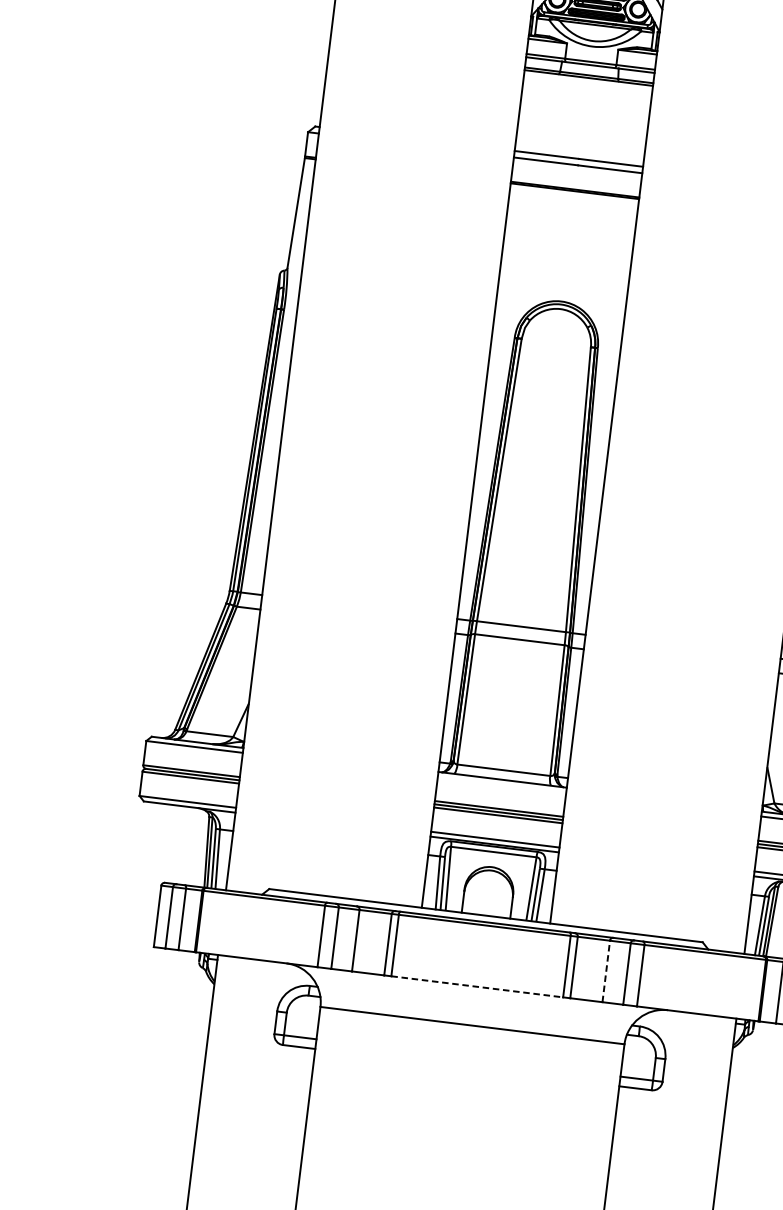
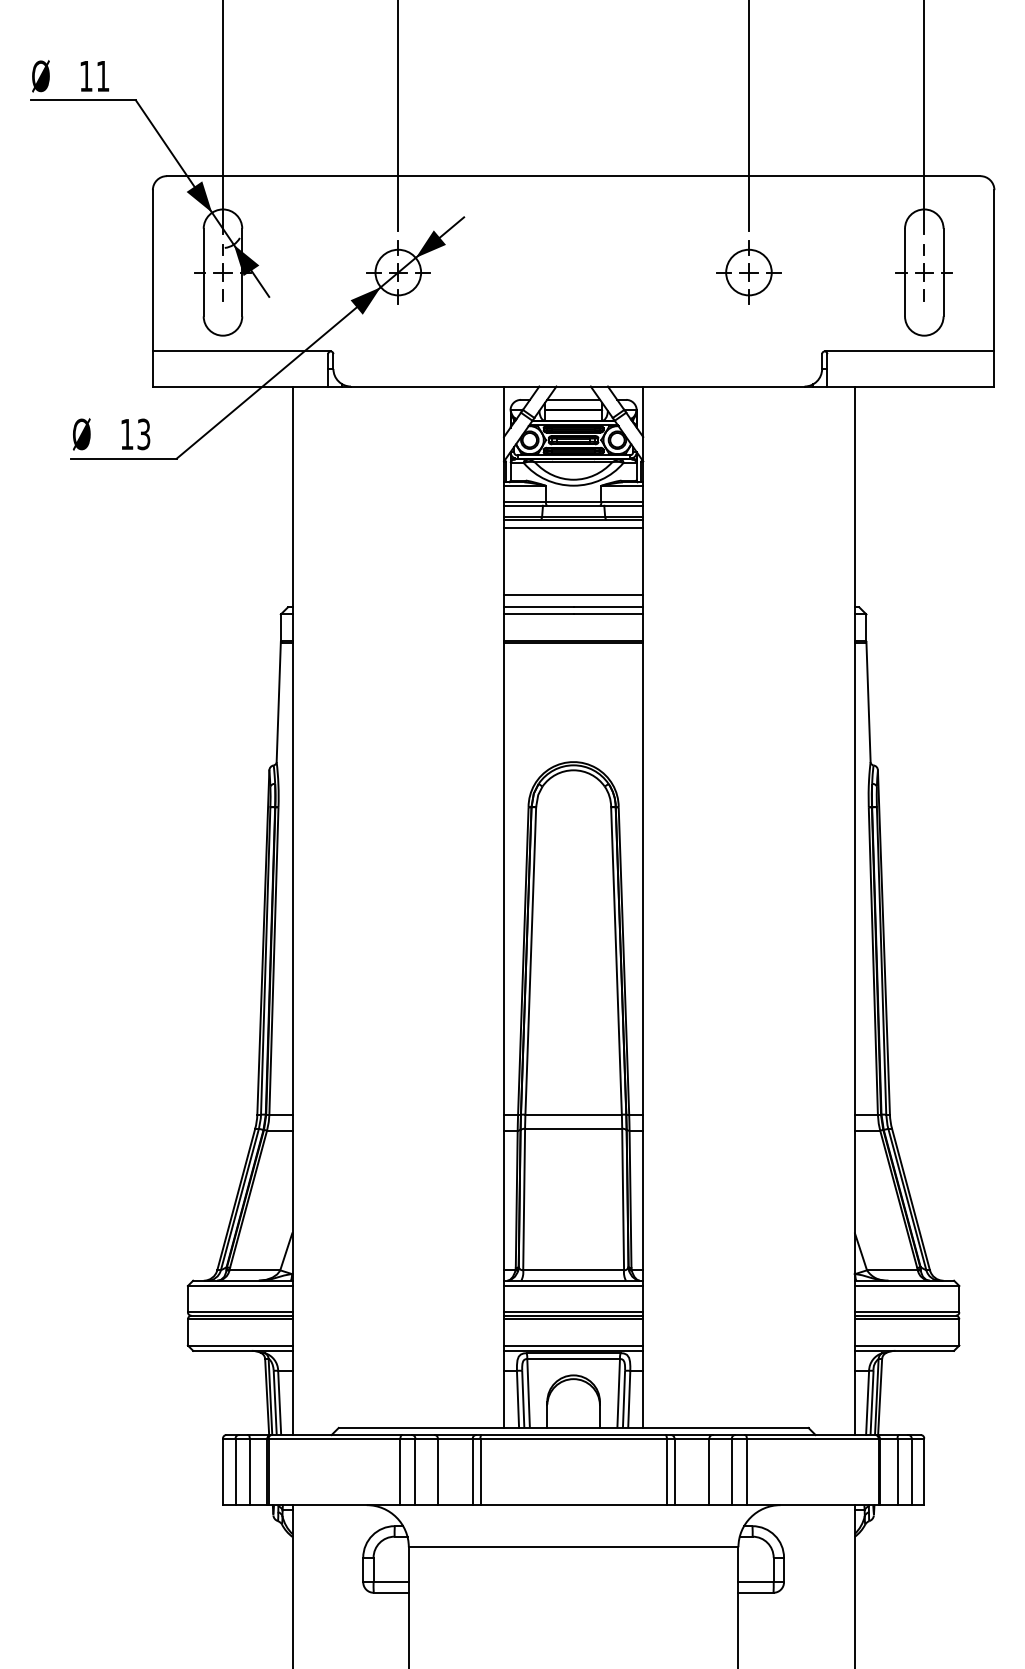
line: (587, 85) -> (573, 527), added
line: (580, 146) -> (573, 594), added
line: (502, 784) -> (573, 1285), added
line: (606, 971) -> (709, 1471), dashed -> solid
line: (478, 987) -> (574, 1505), dashed -> solid

